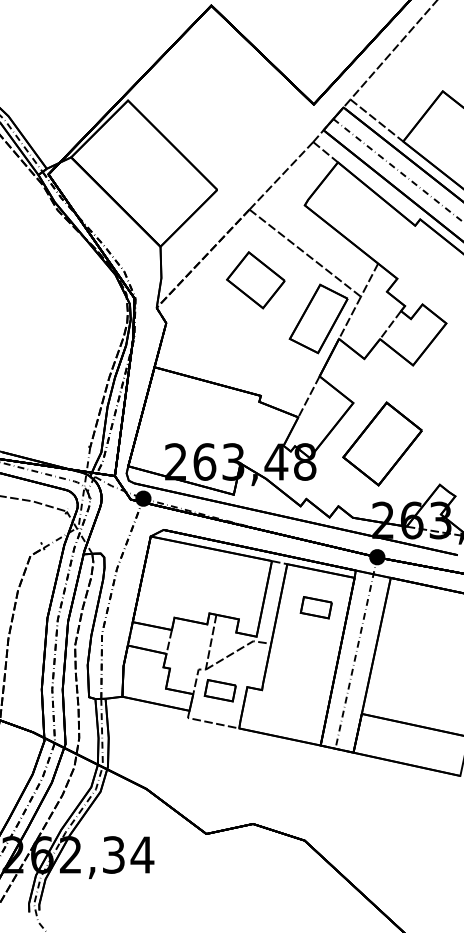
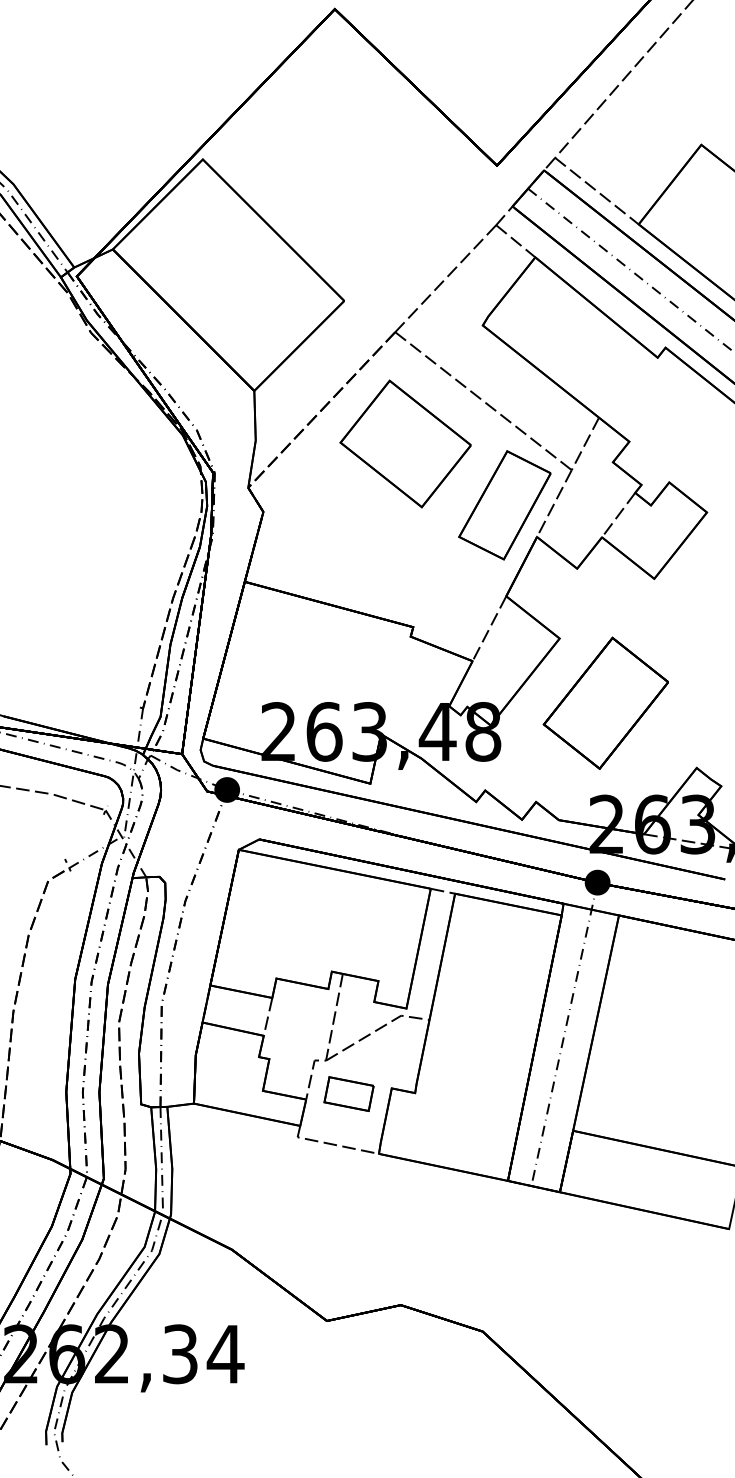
part: (255, 280) -> (404, 444), size x1.43
part: (315, 607) -> (499, 962), removed

